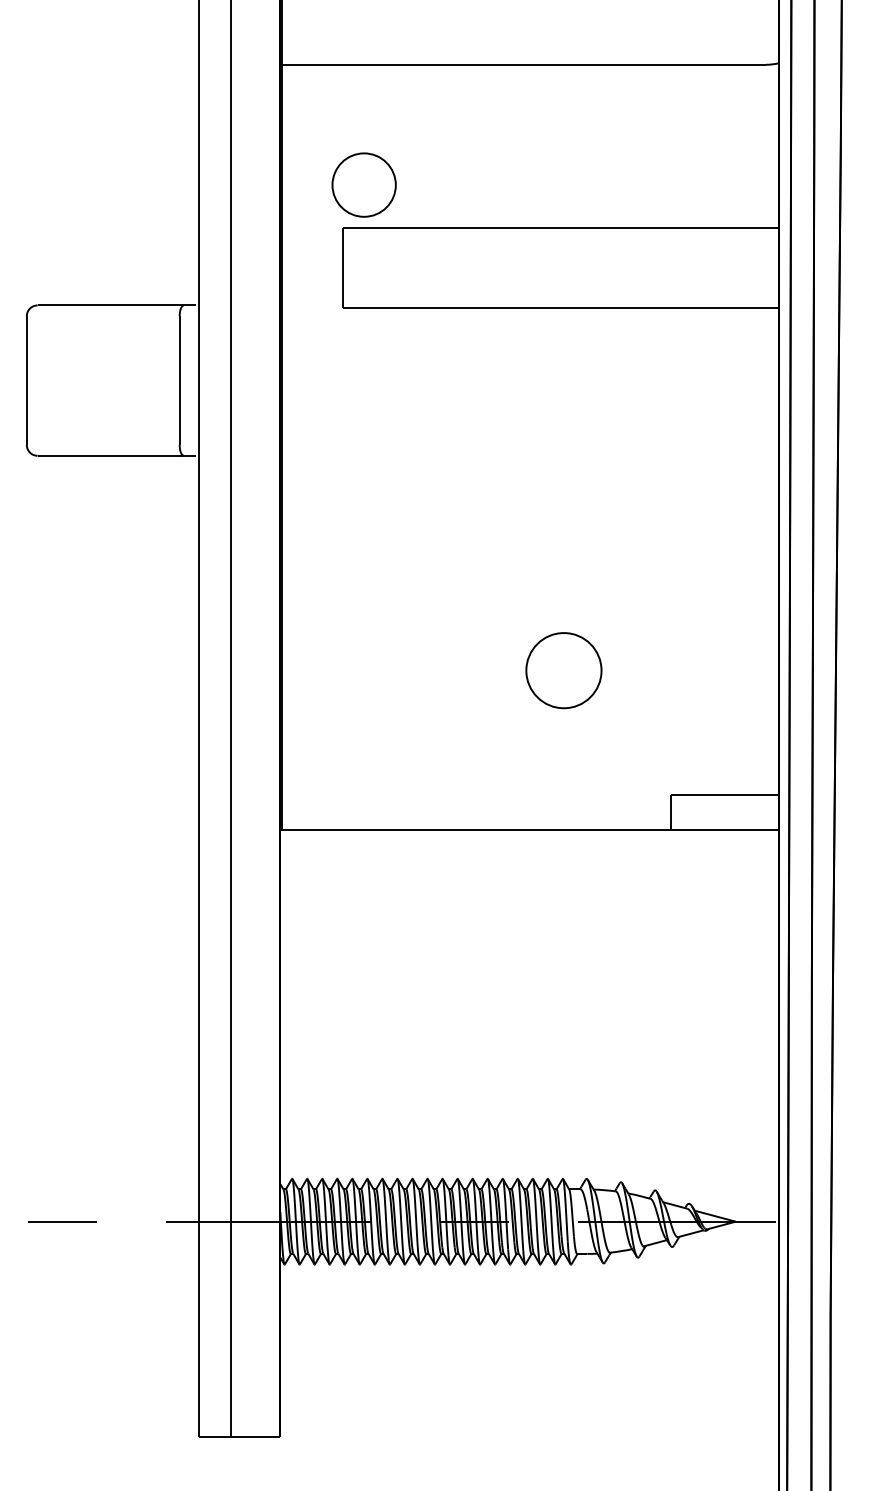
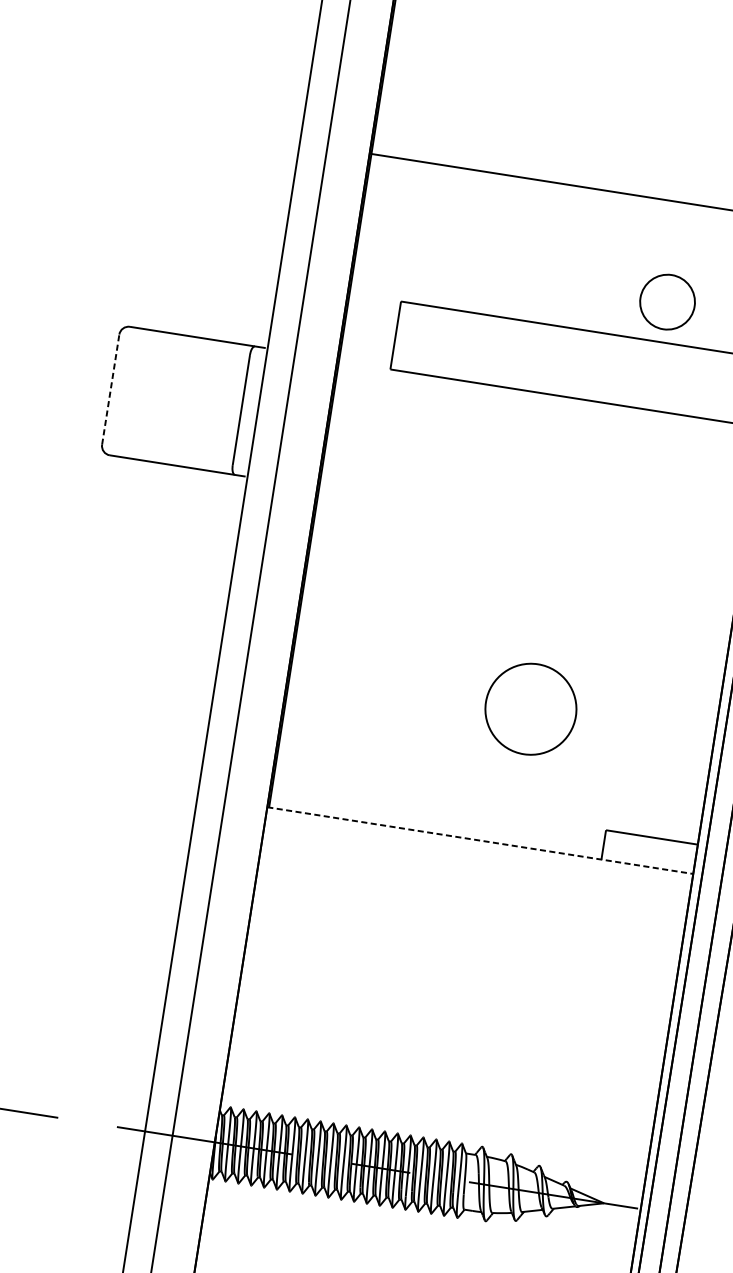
part: (363, 184) -> (667, 301), moved
line: (26, 380) -> (110, 389), solid -> dashed
part: (563, 670) -> (530, 709), size x1.4
line: (530, 829) -> (481, 840), solid -> dashed

